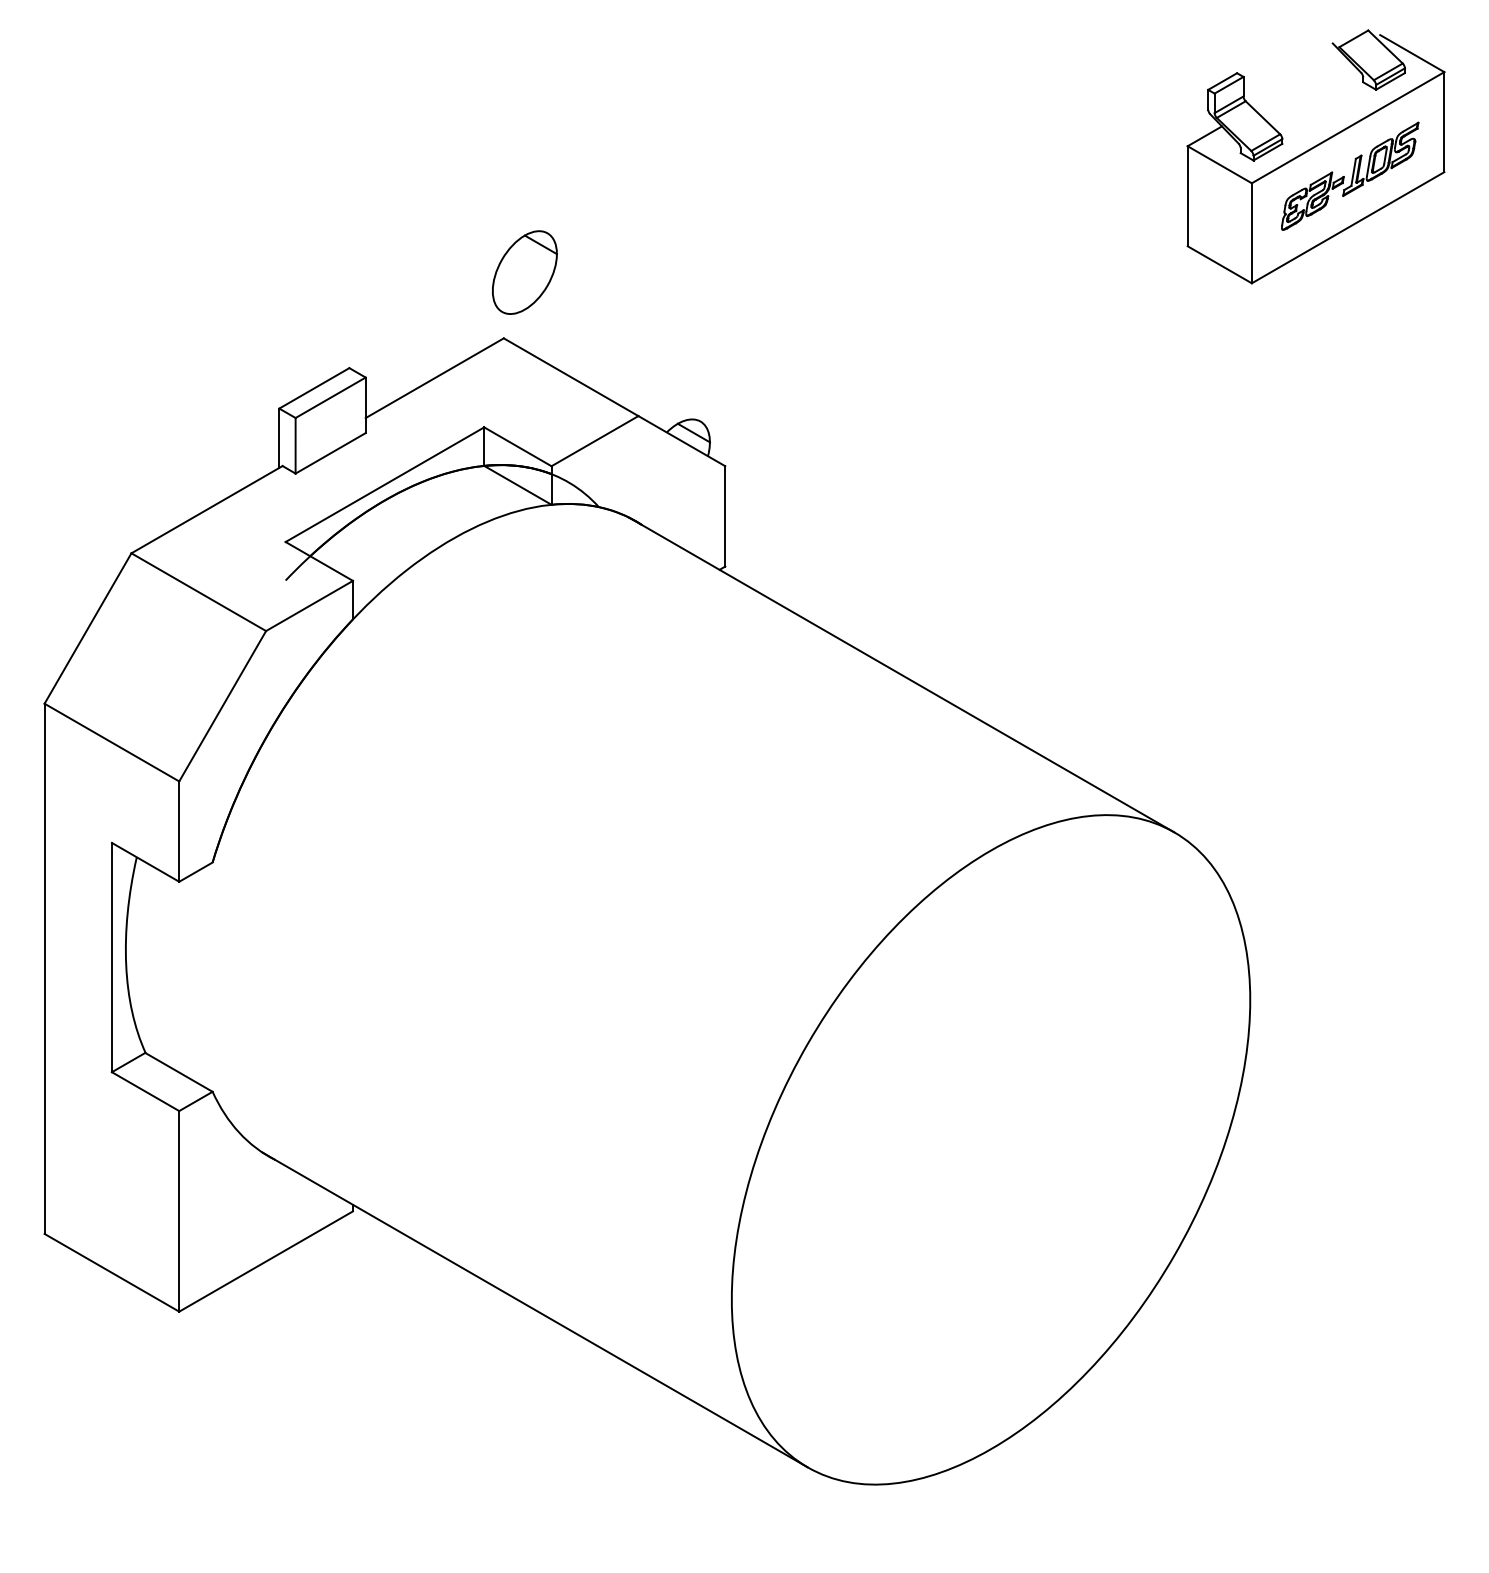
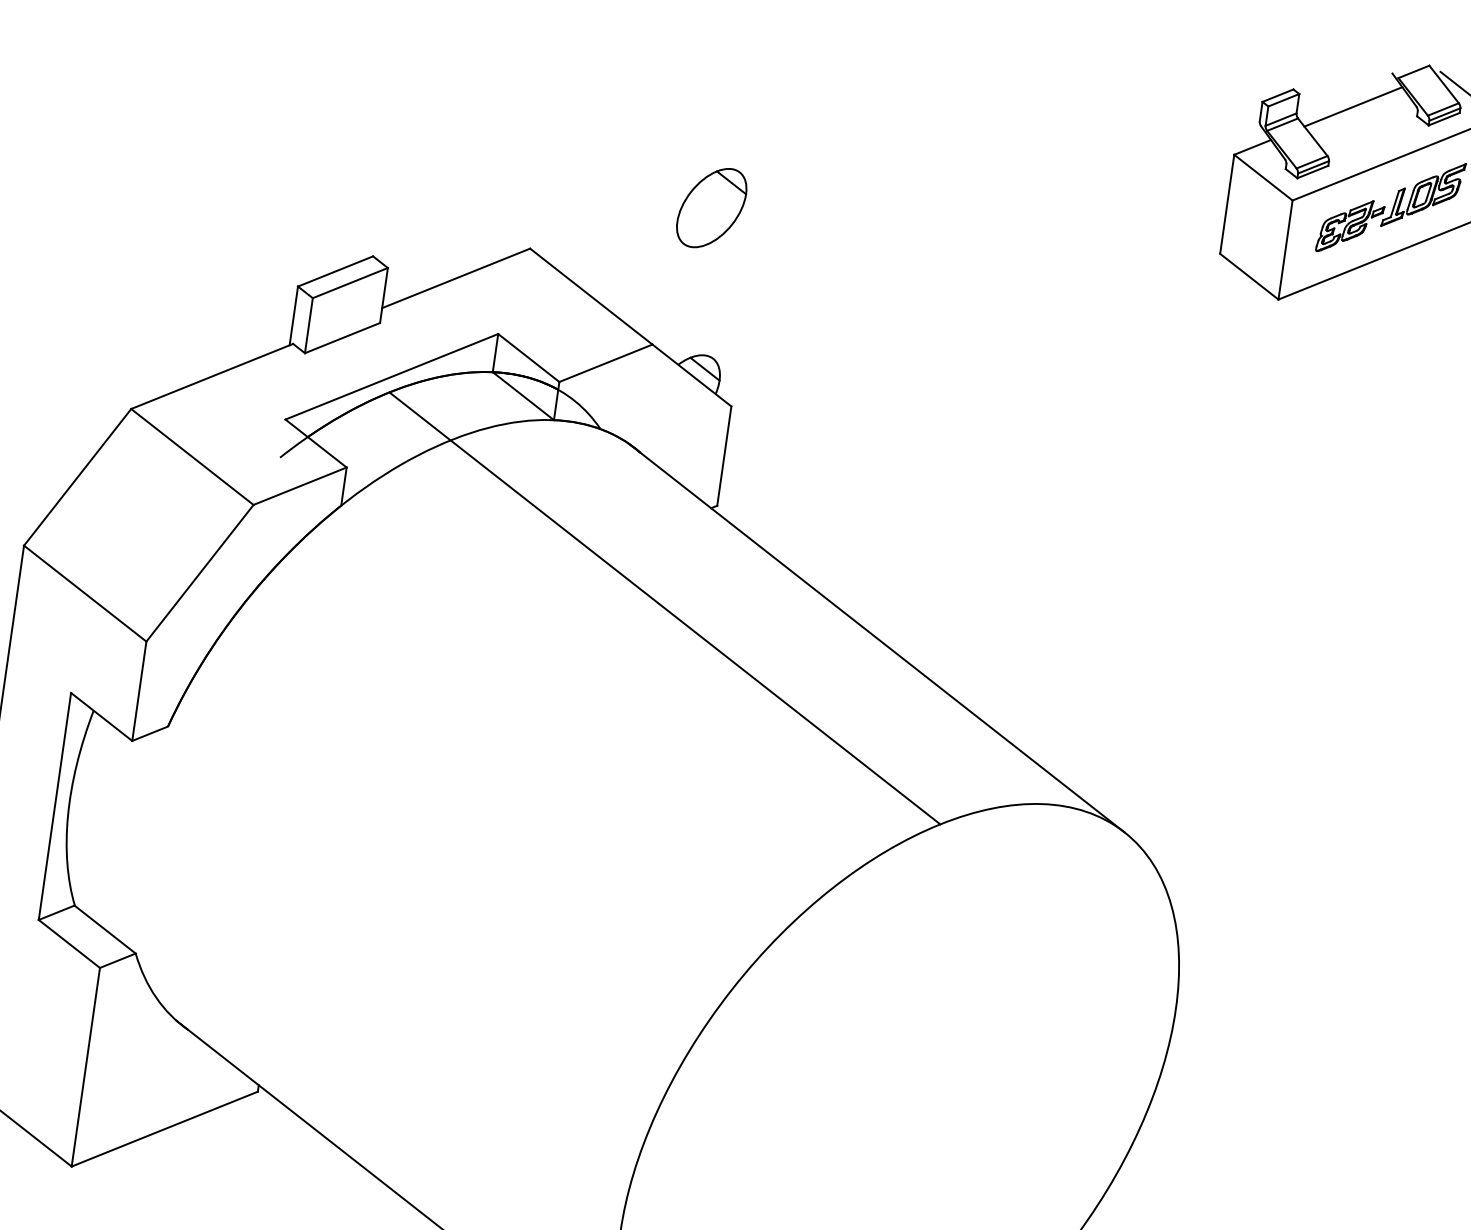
line: (1298, 81) -> (1353, 106), added
part: (524, 272) -> (711, 207), moved
line: (688, 675) -> (665, 608), added

